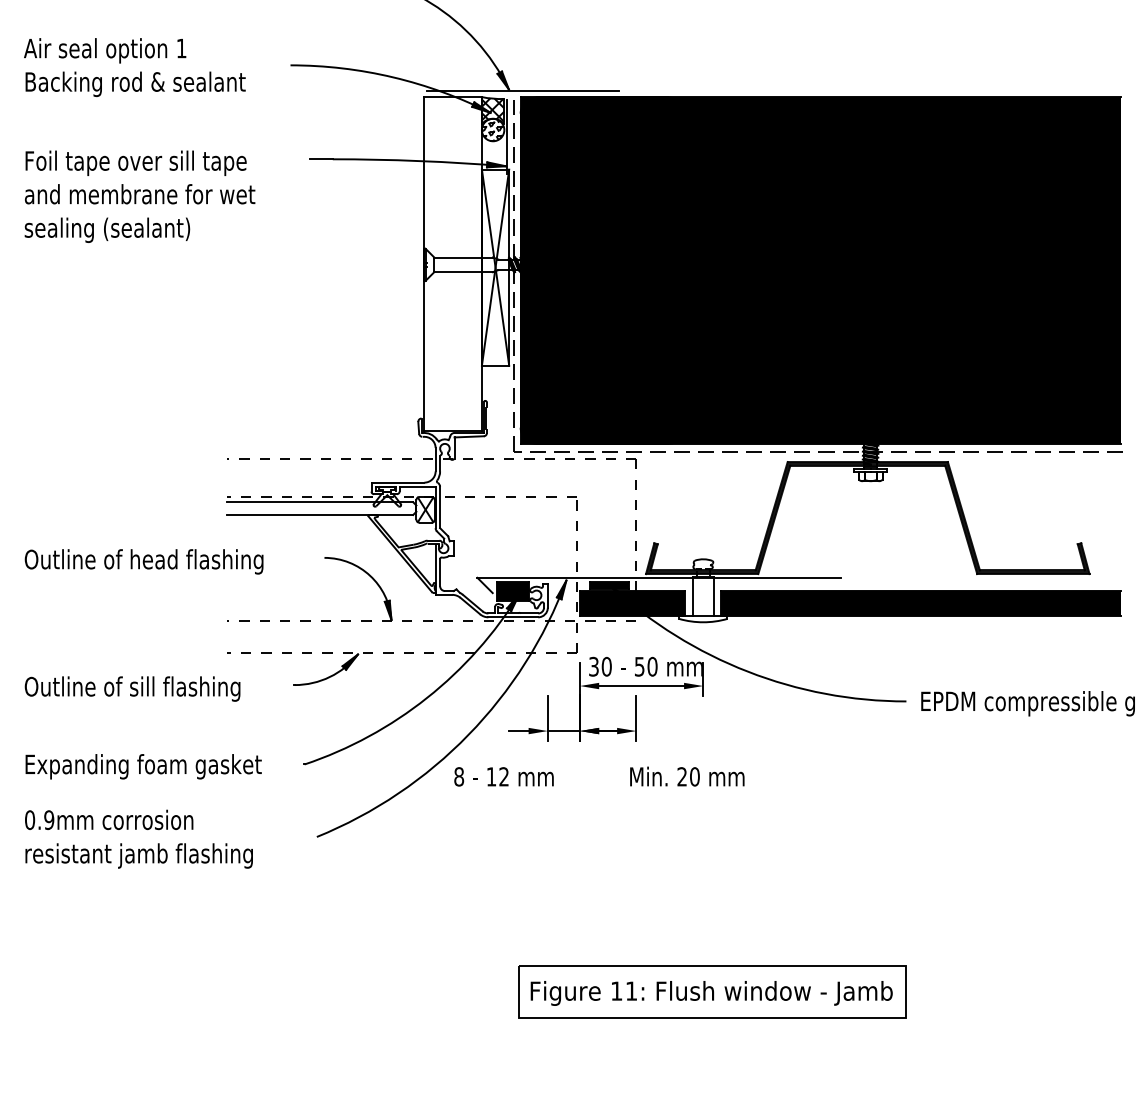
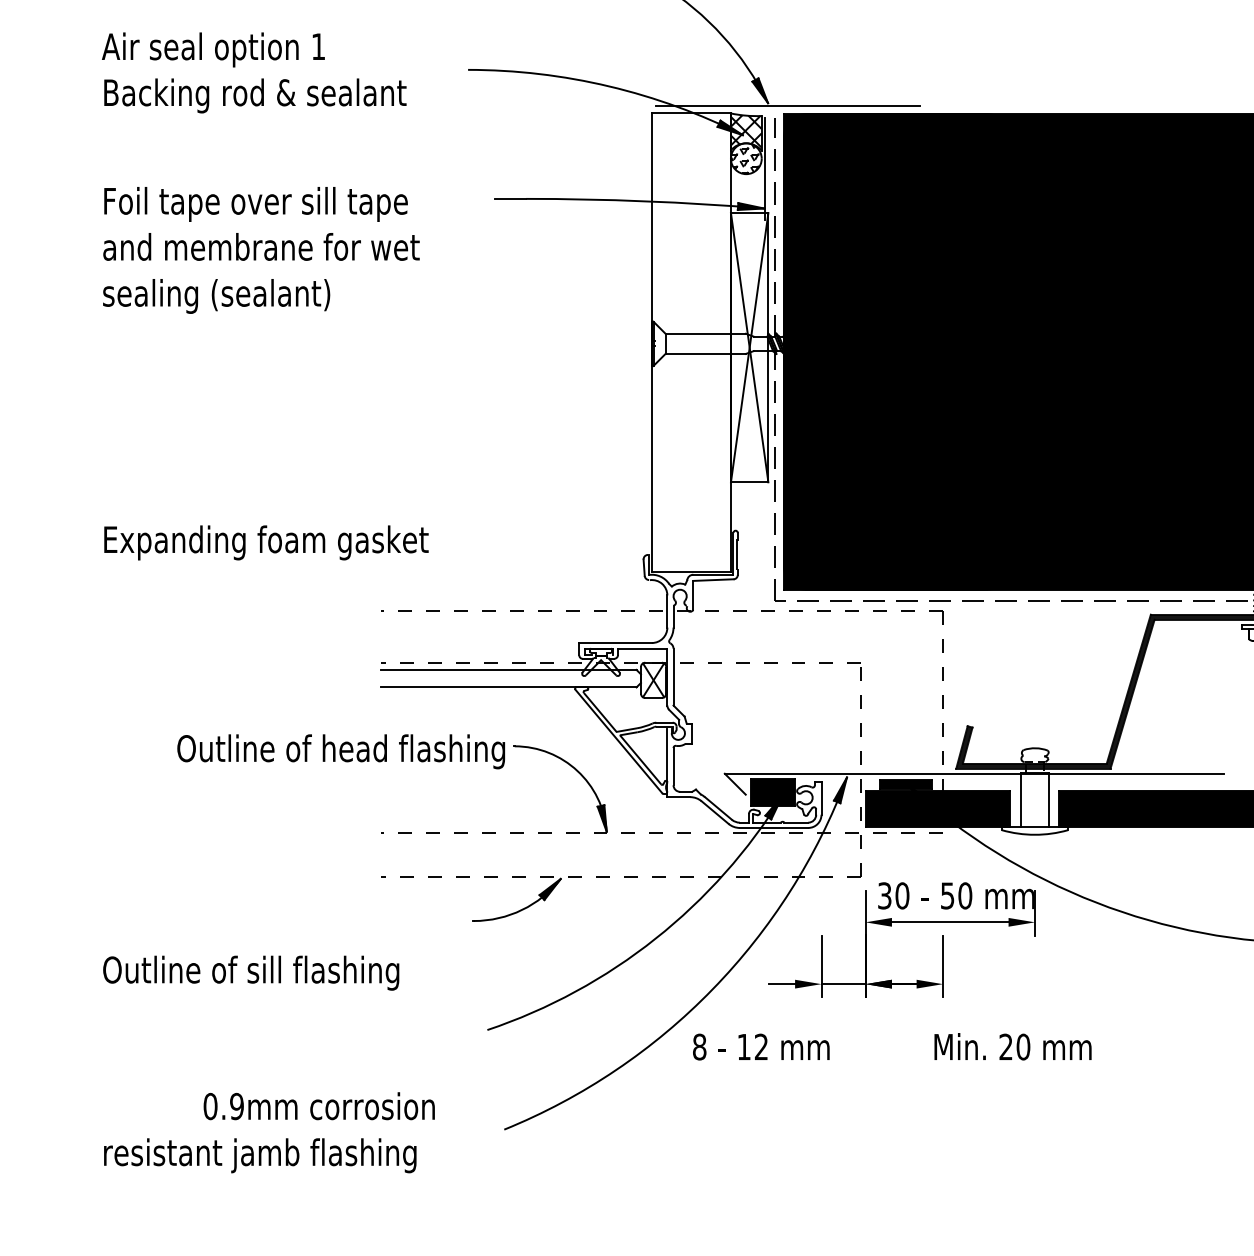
text: (143, 561) -> (340, 751), moved
text: (132, 688) -> (251, 972), moved
text: (143, 766) -> (266, 542), moved
text: (109, 819) -> (319, 1105), moved

